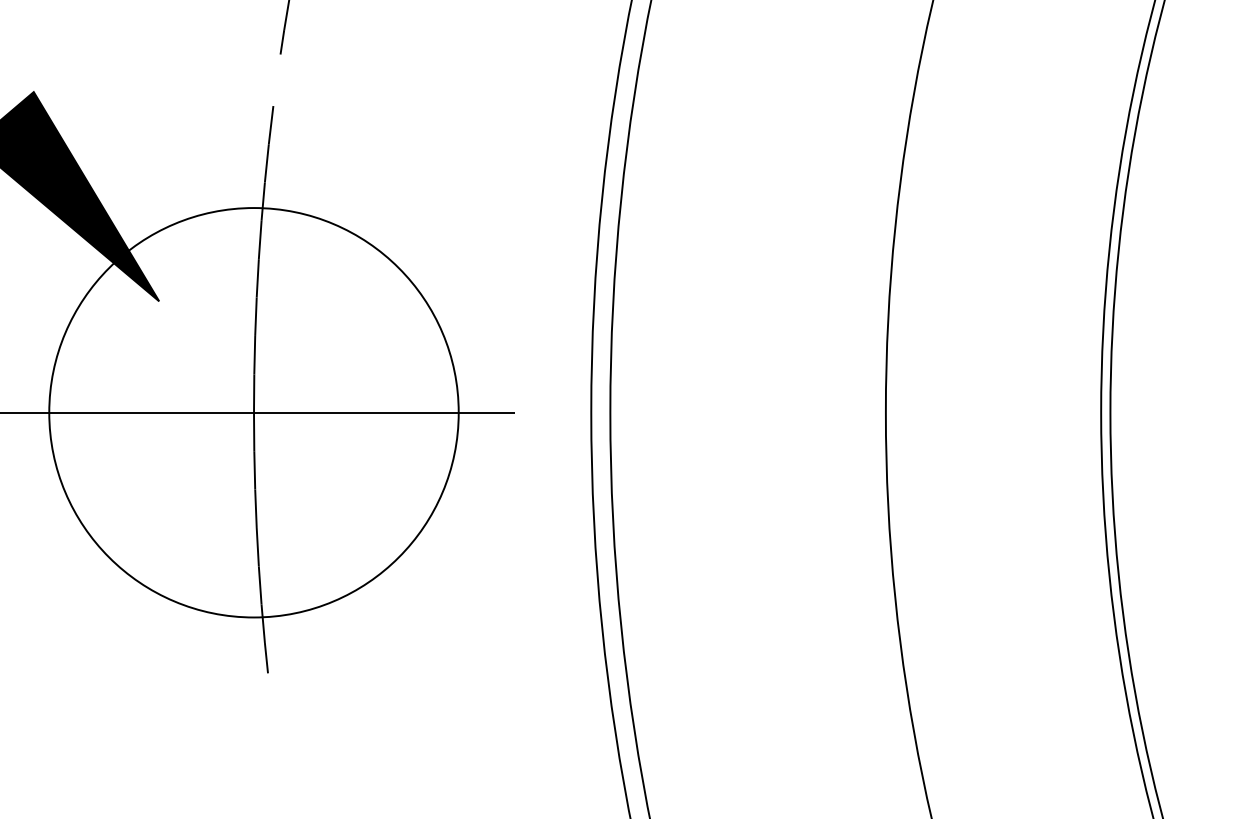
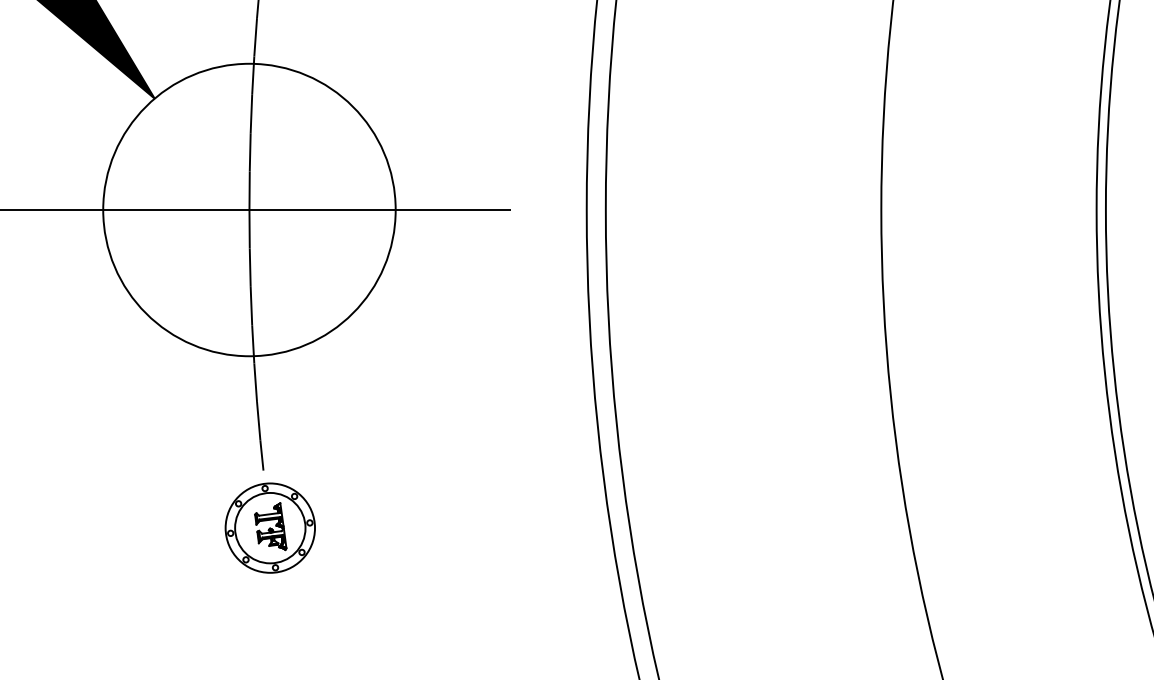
circle: (253, 412) -> (248, 209), size x0.71
part: (274, 730) -> (269, 527), added

